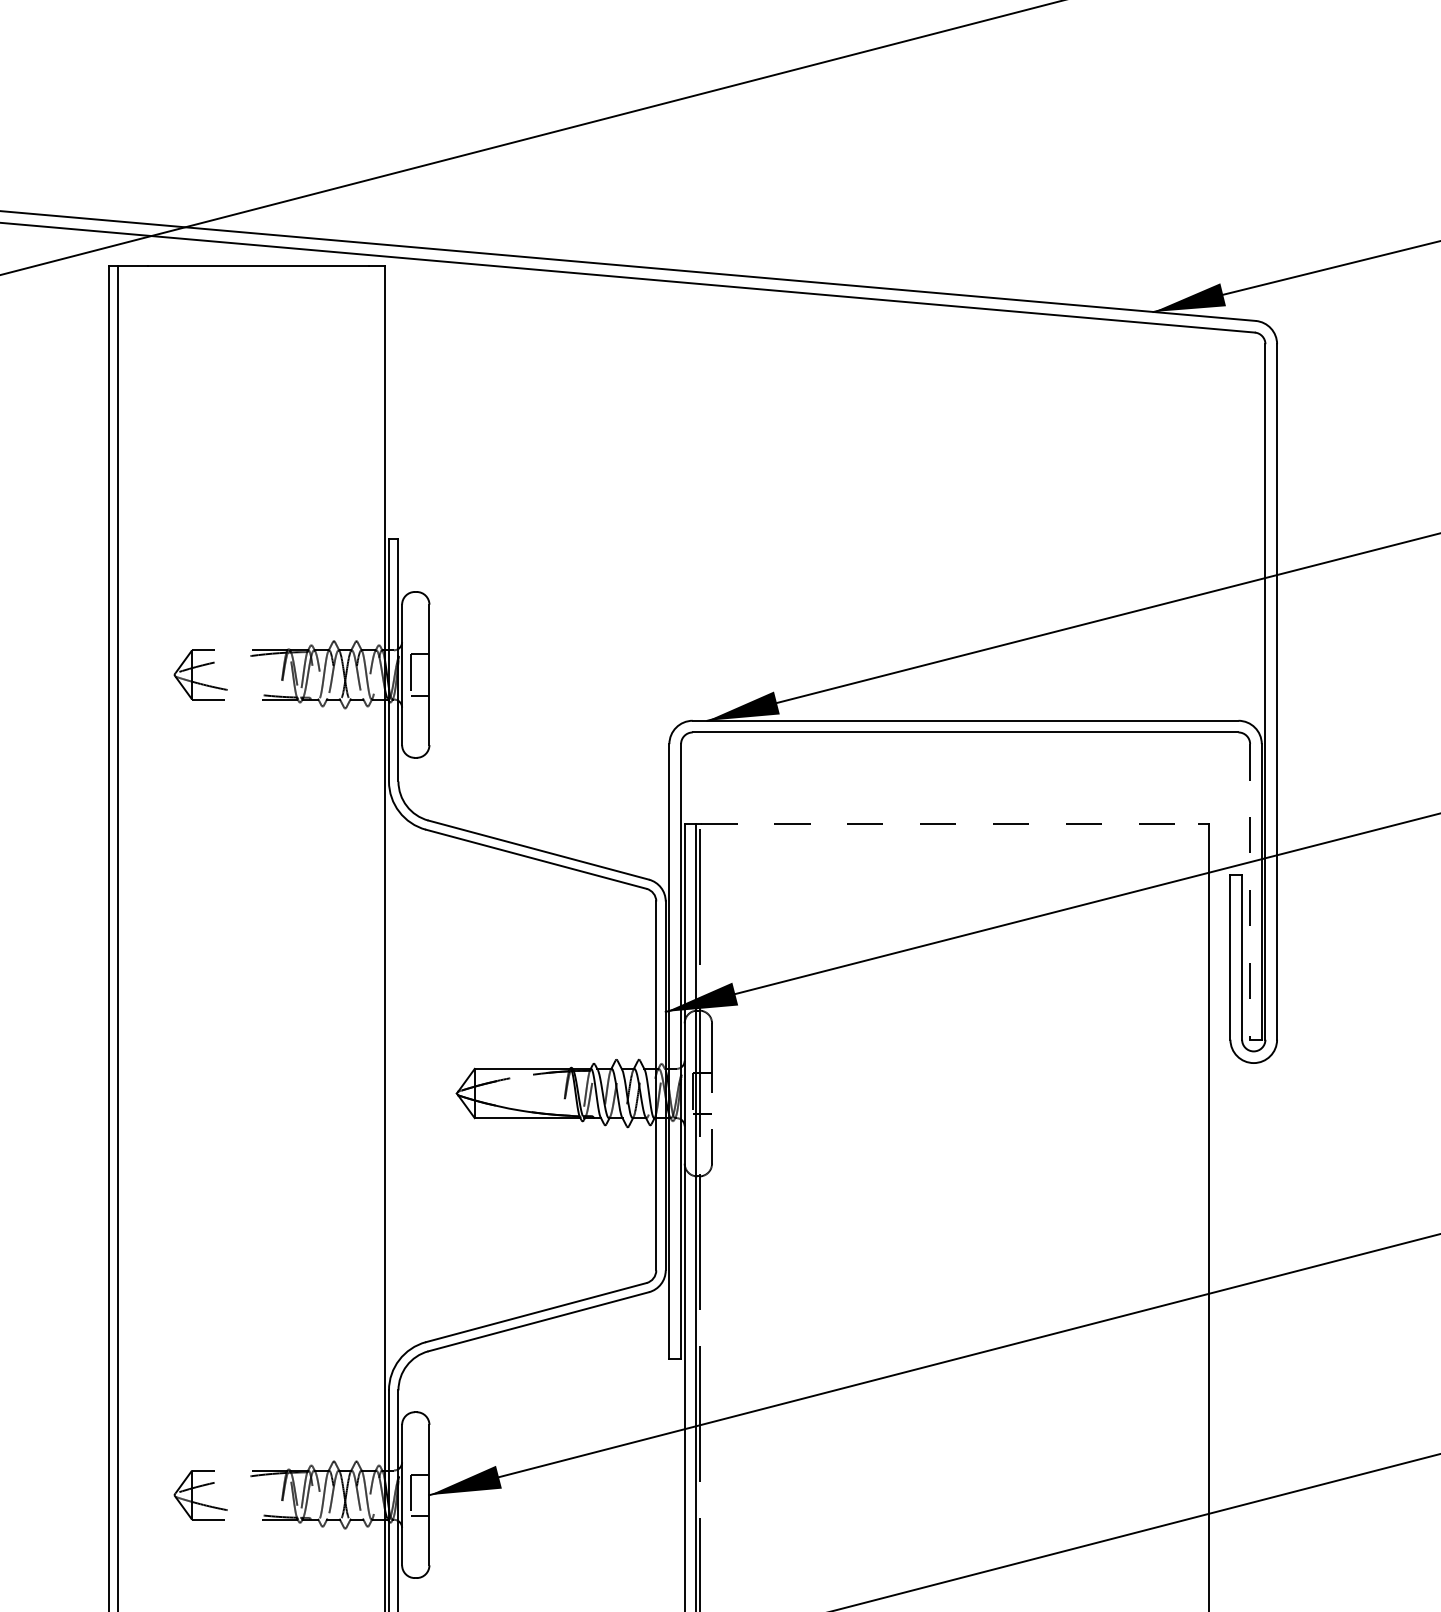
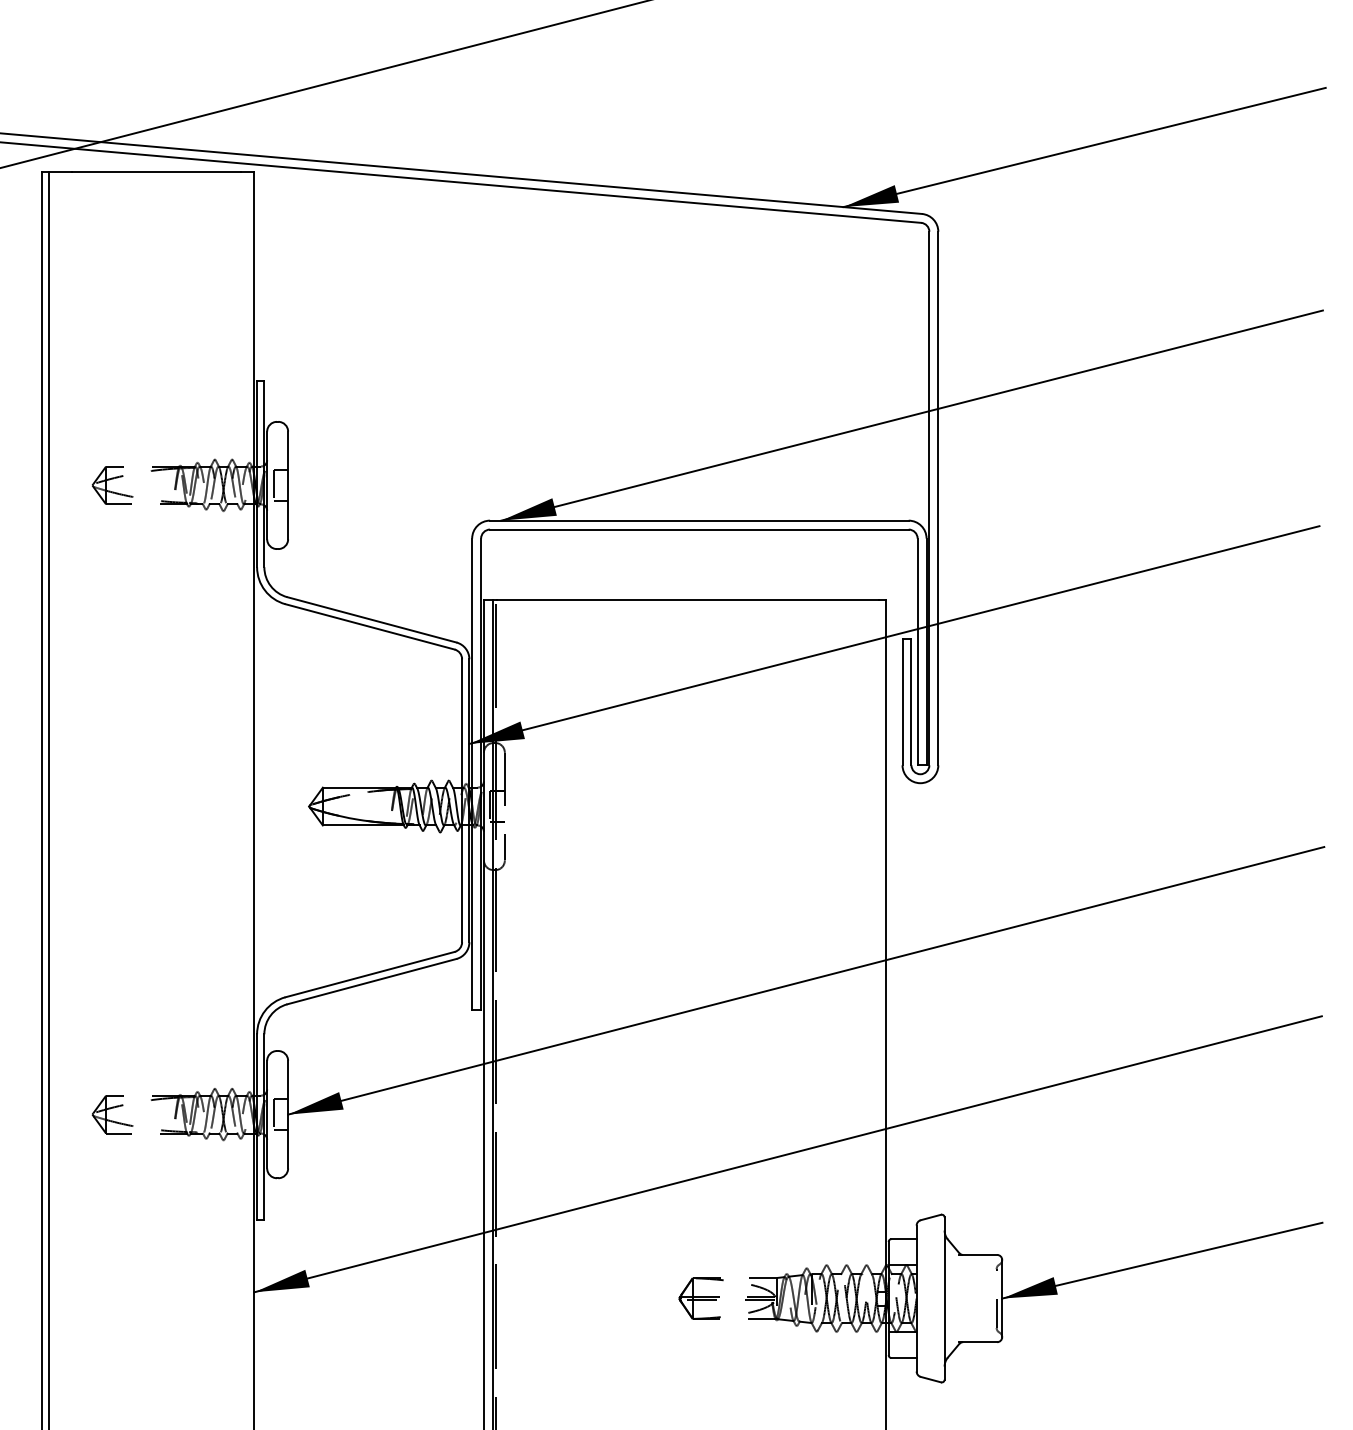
line: (950, 823) -> (687, 599), dashed -> solid
line: (1249, 892) -> (917, 652), dashed -> solid

